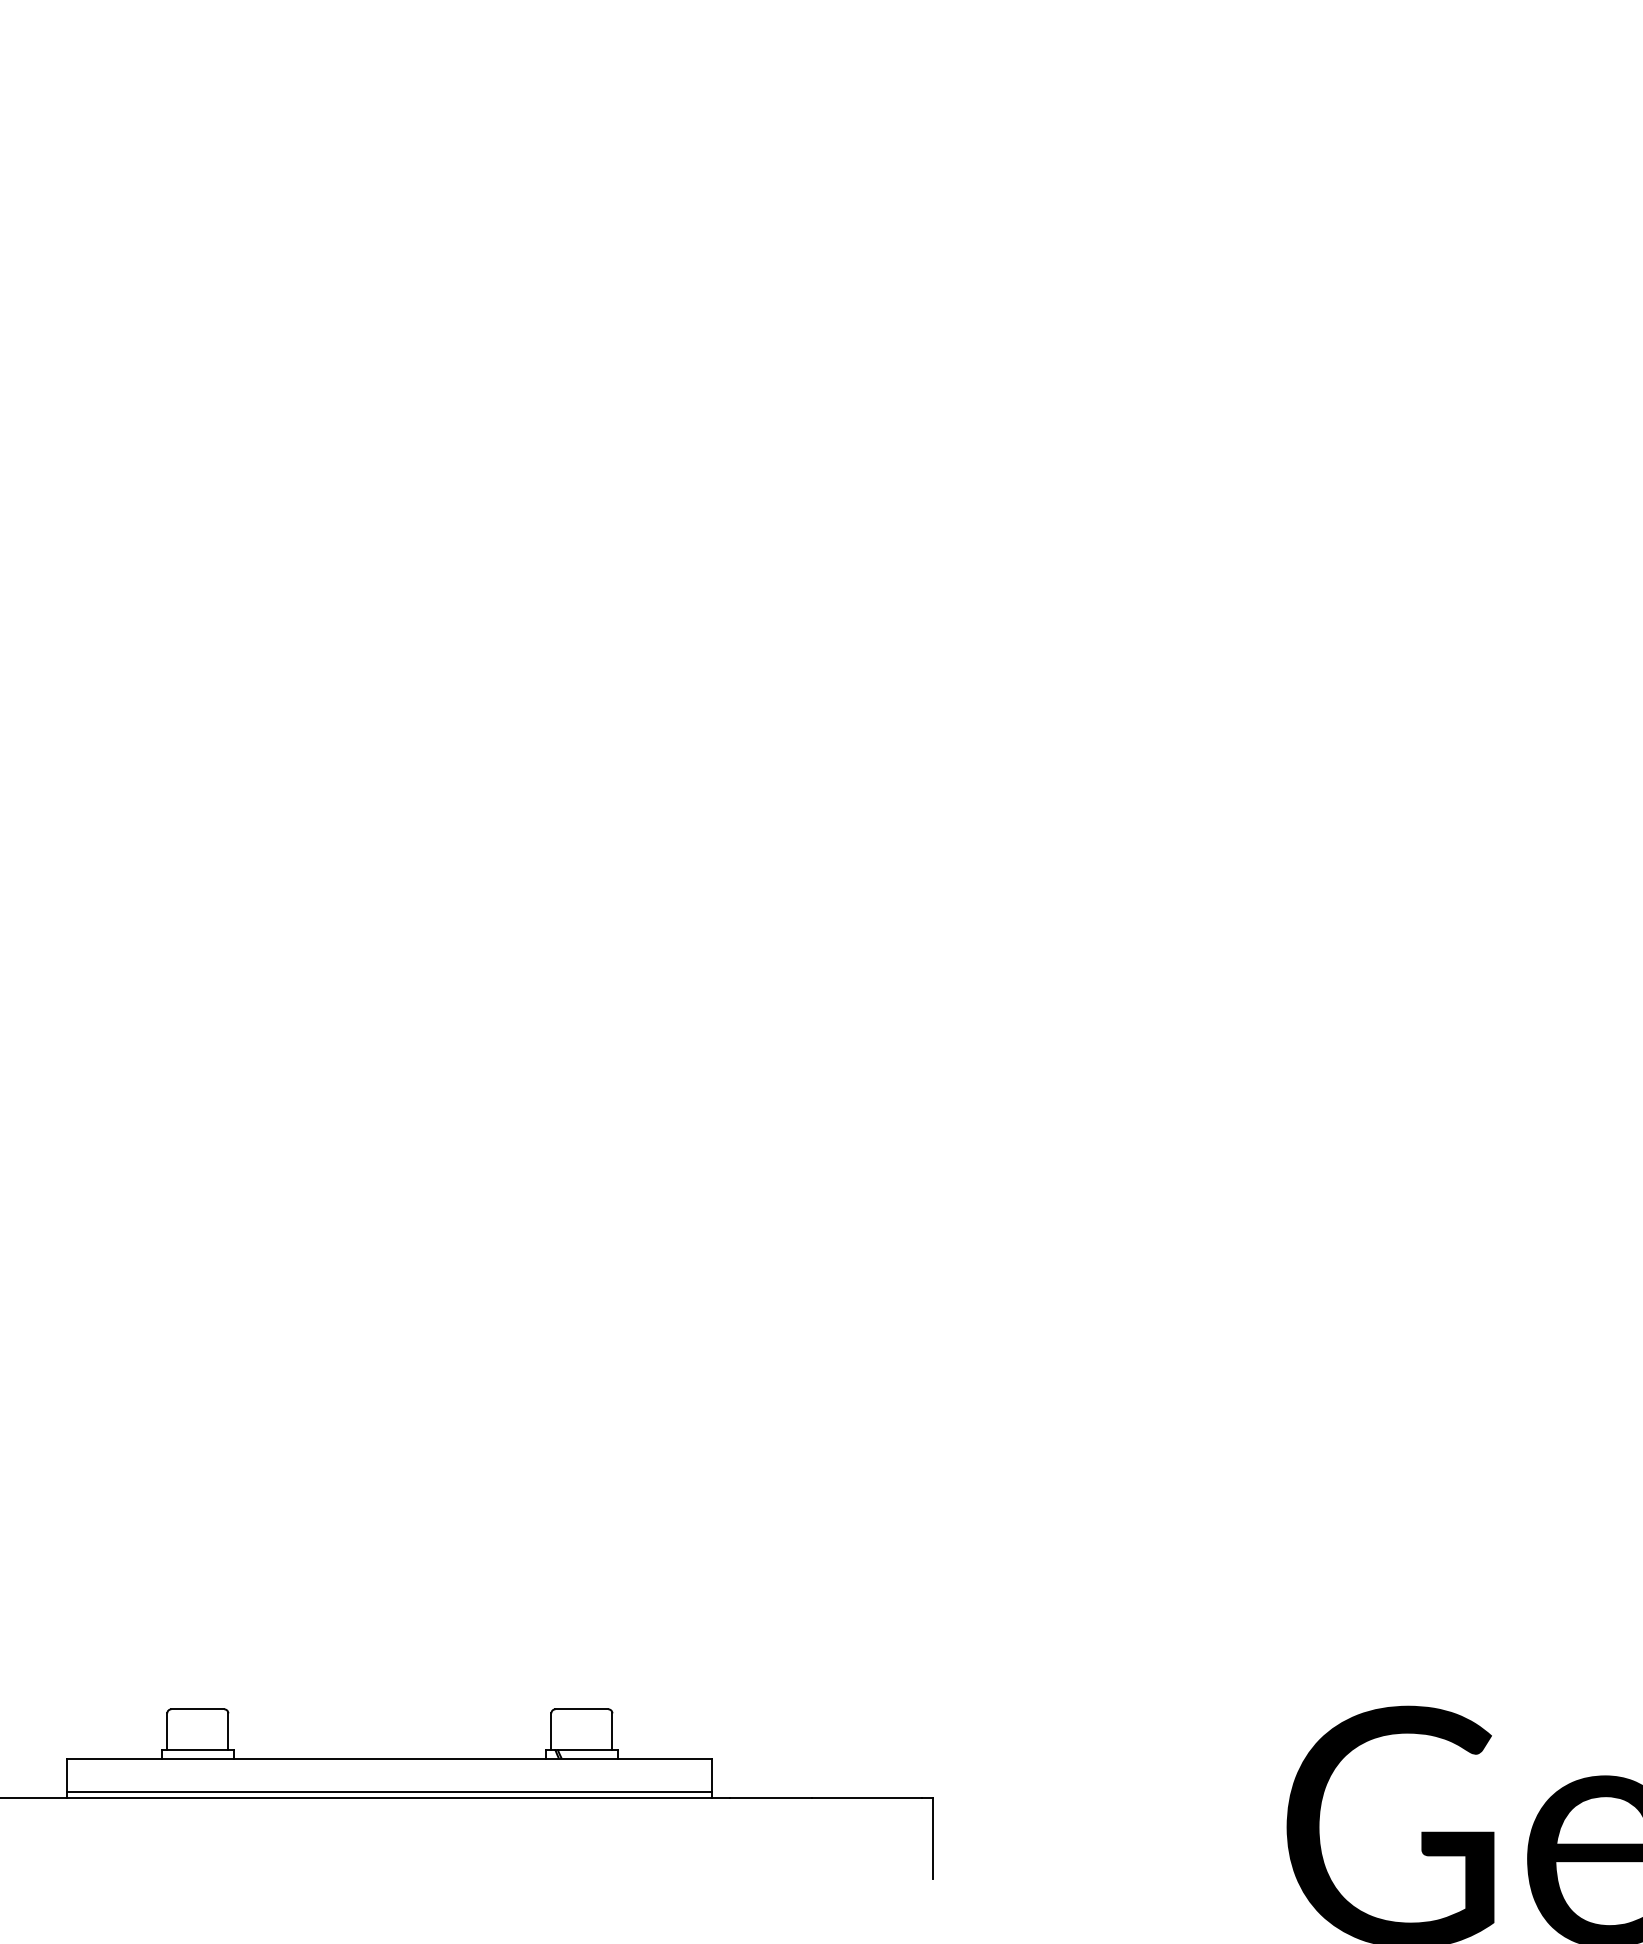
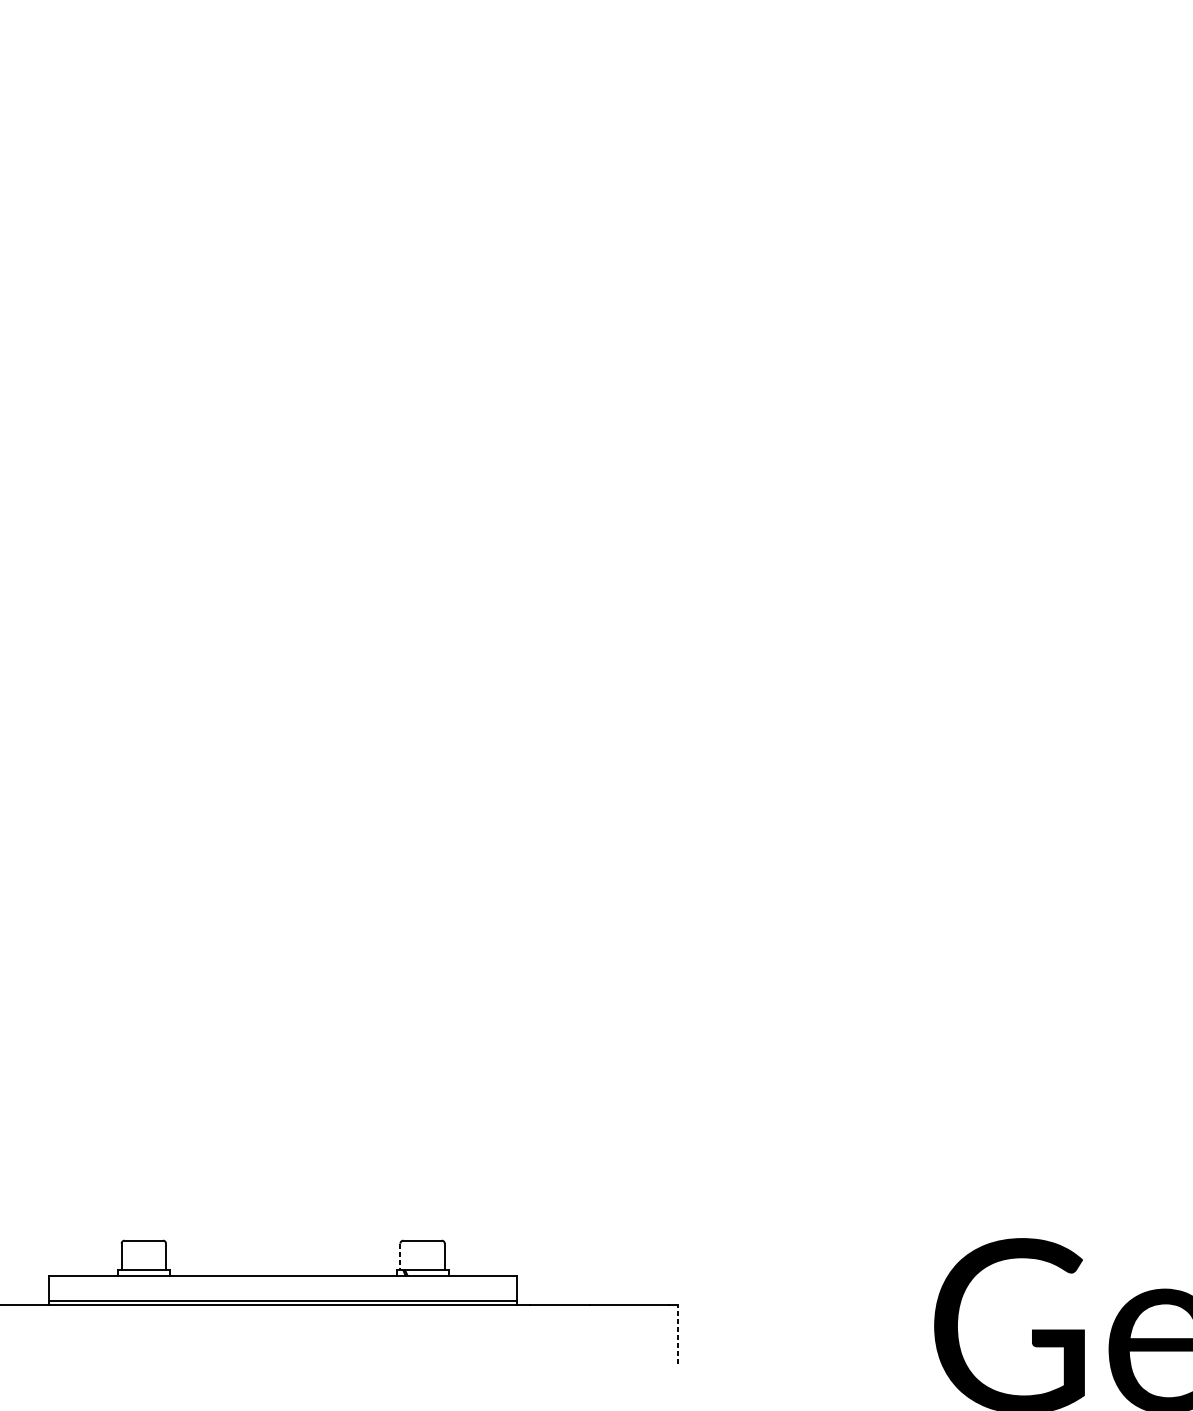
line: (551, 1732) -> (400, 1257), solid -> dashed
line: (933, 1838) -> (677, 1334), solid -> dashed

